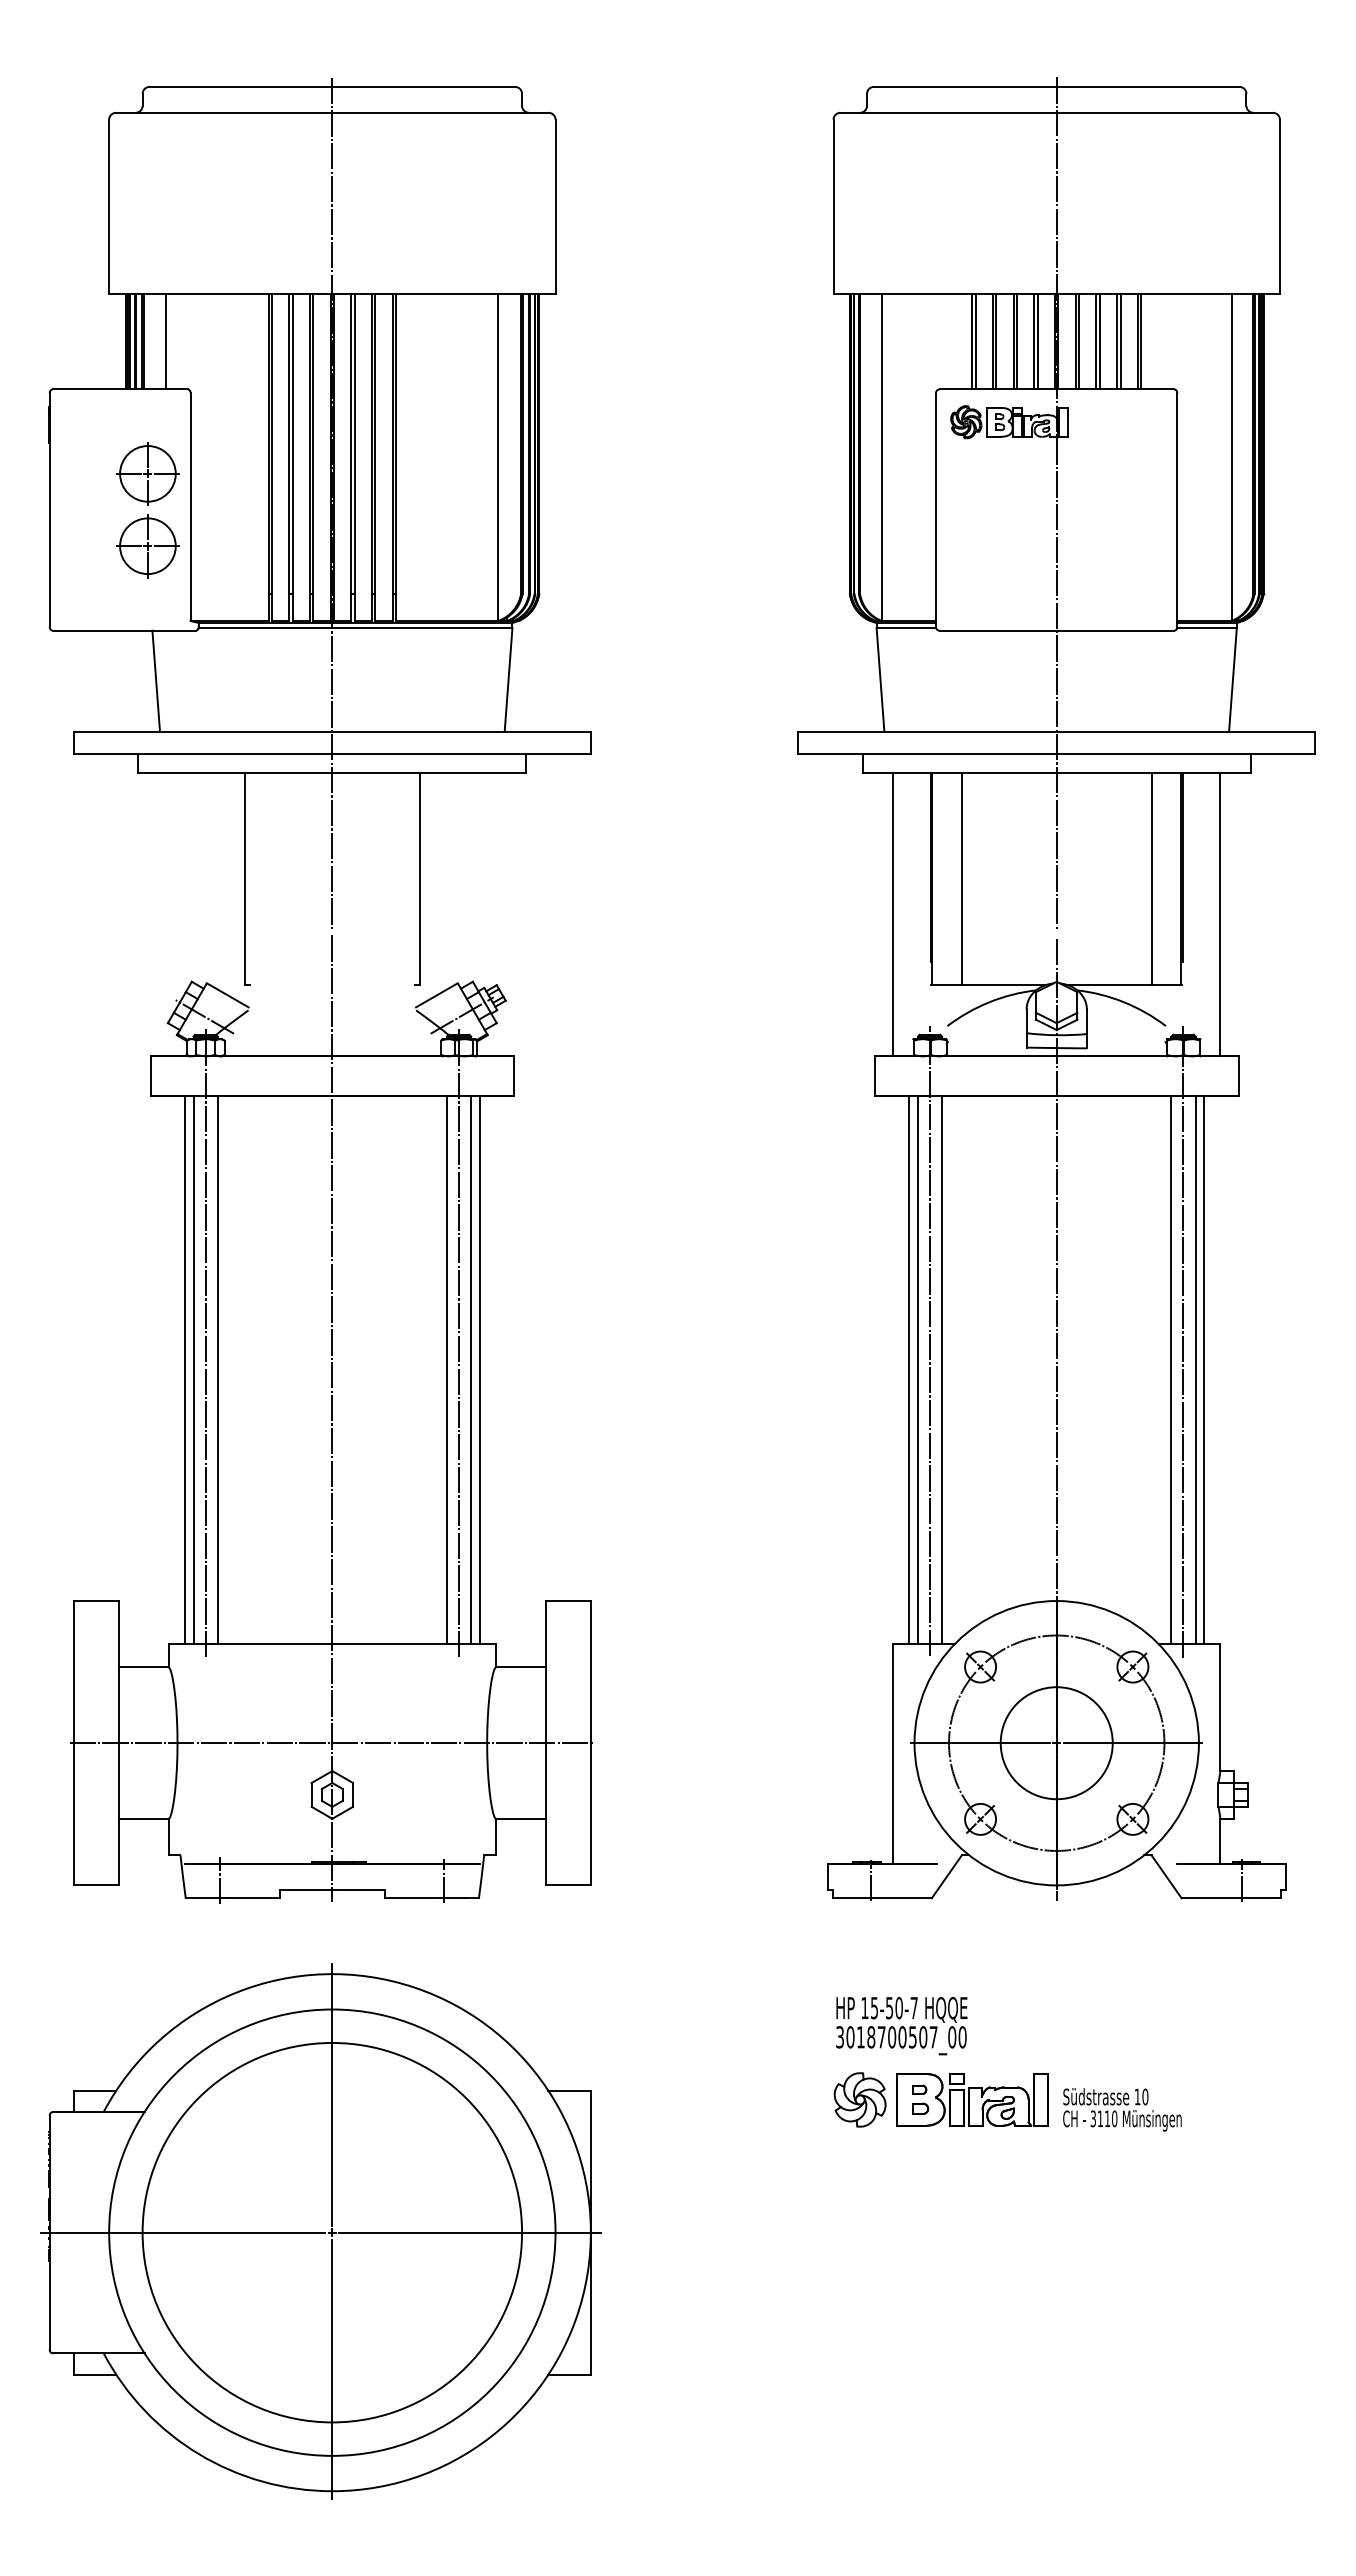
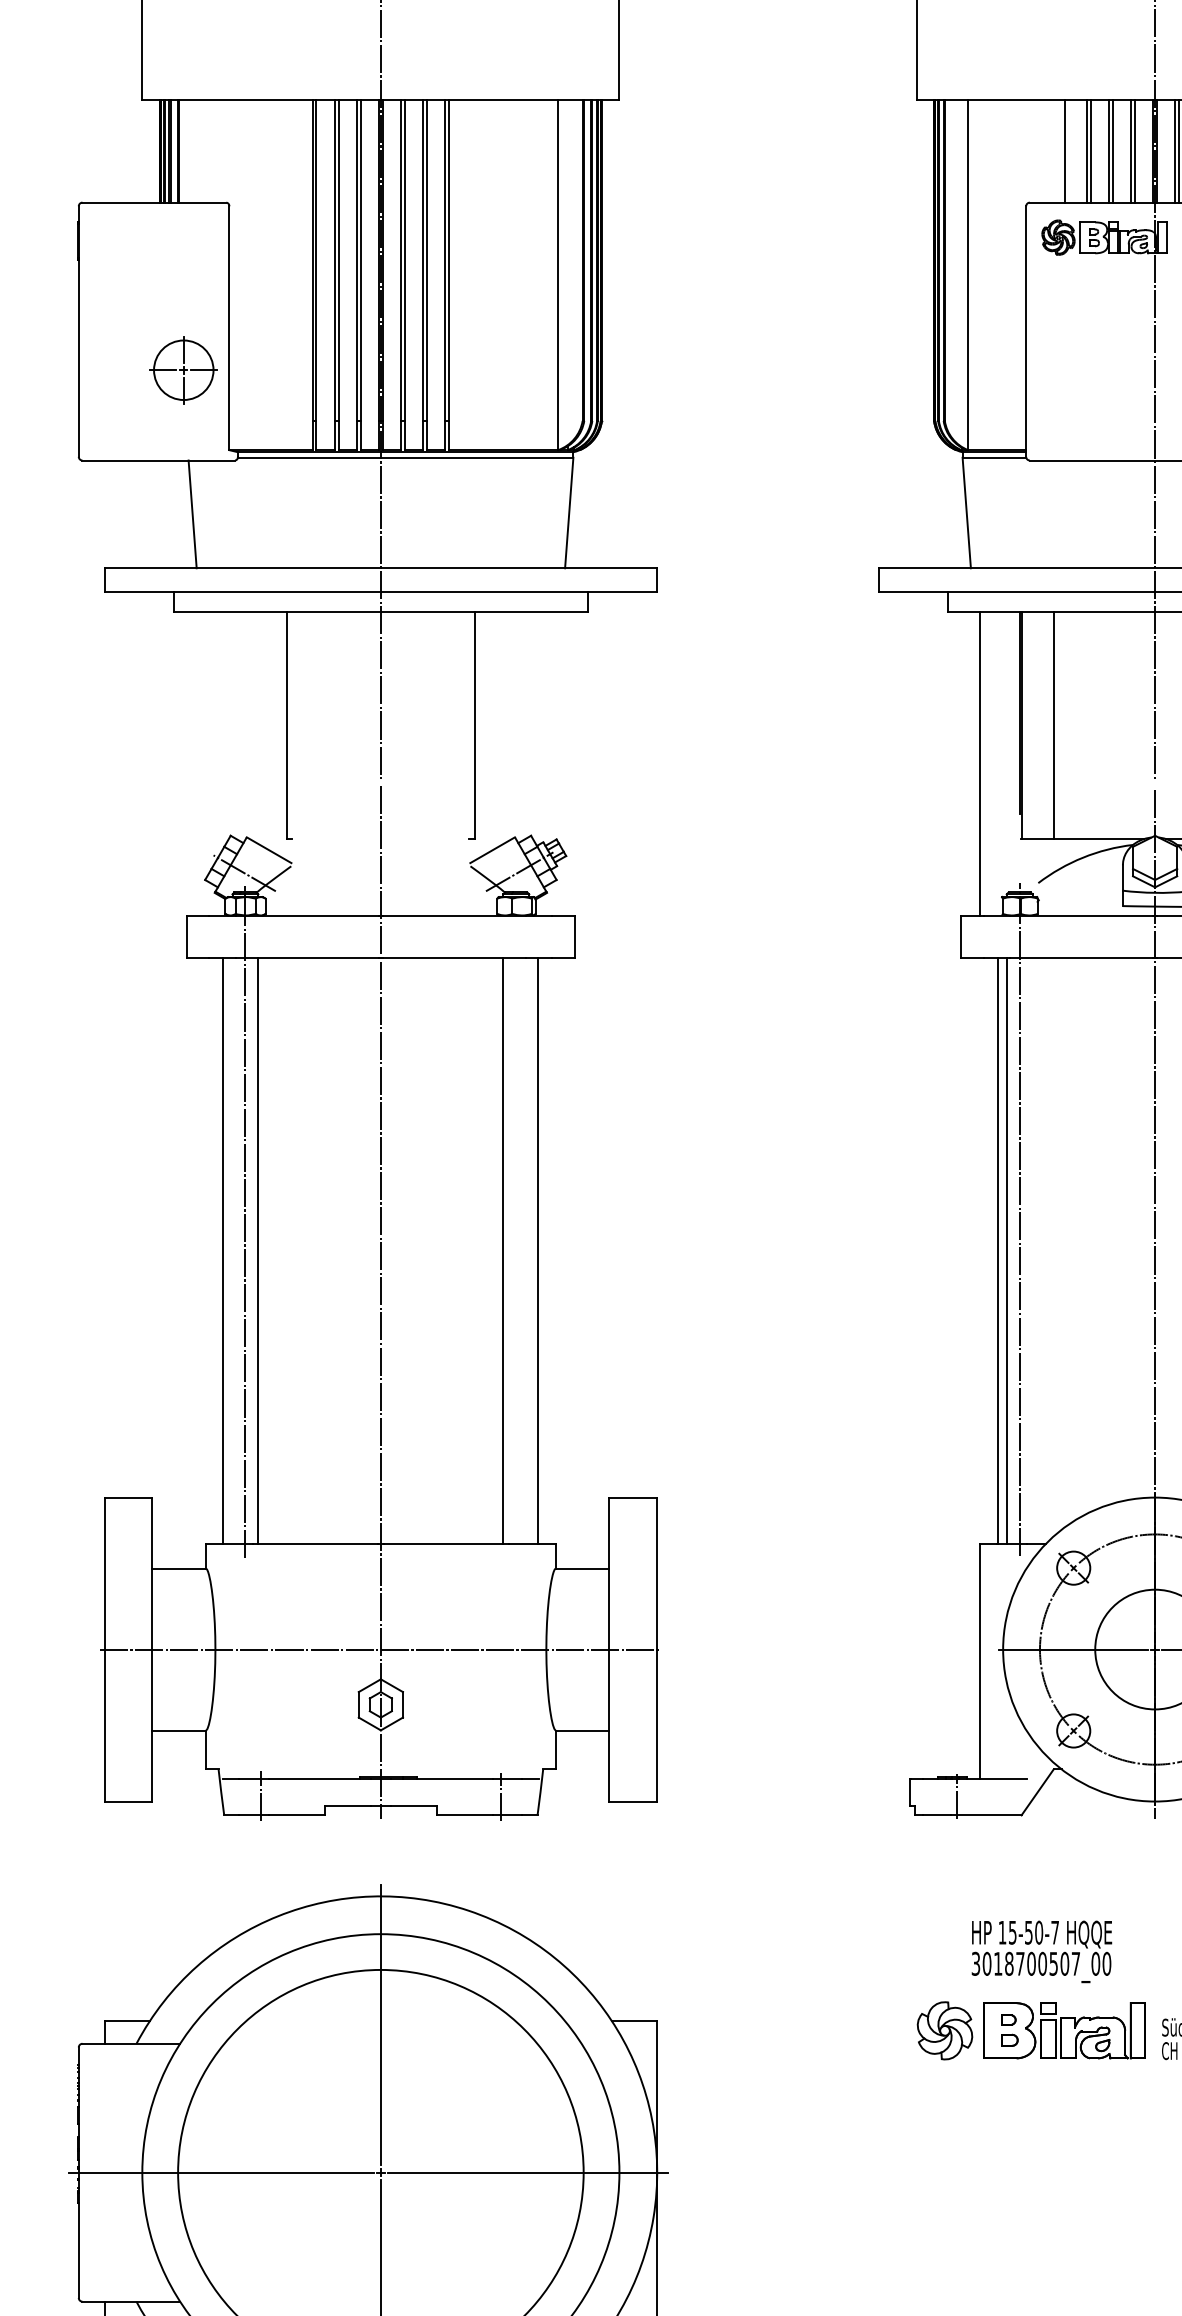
line: (166, 341) -> (203, 151), removed
line: (975, 341) -> (1068, 151), removed
part: (147, 473) -> (183, 292), removed
line: (459, 1342) -> (516, 1221), removed
line: (193, 1370) -> (232, 1251), removed
line: (471, 1370) -> (529, 1251), removed
line: (942, 1370) -> (1033, 1251), removed
text: (901, 2025) -> (1041, 1951), moved

